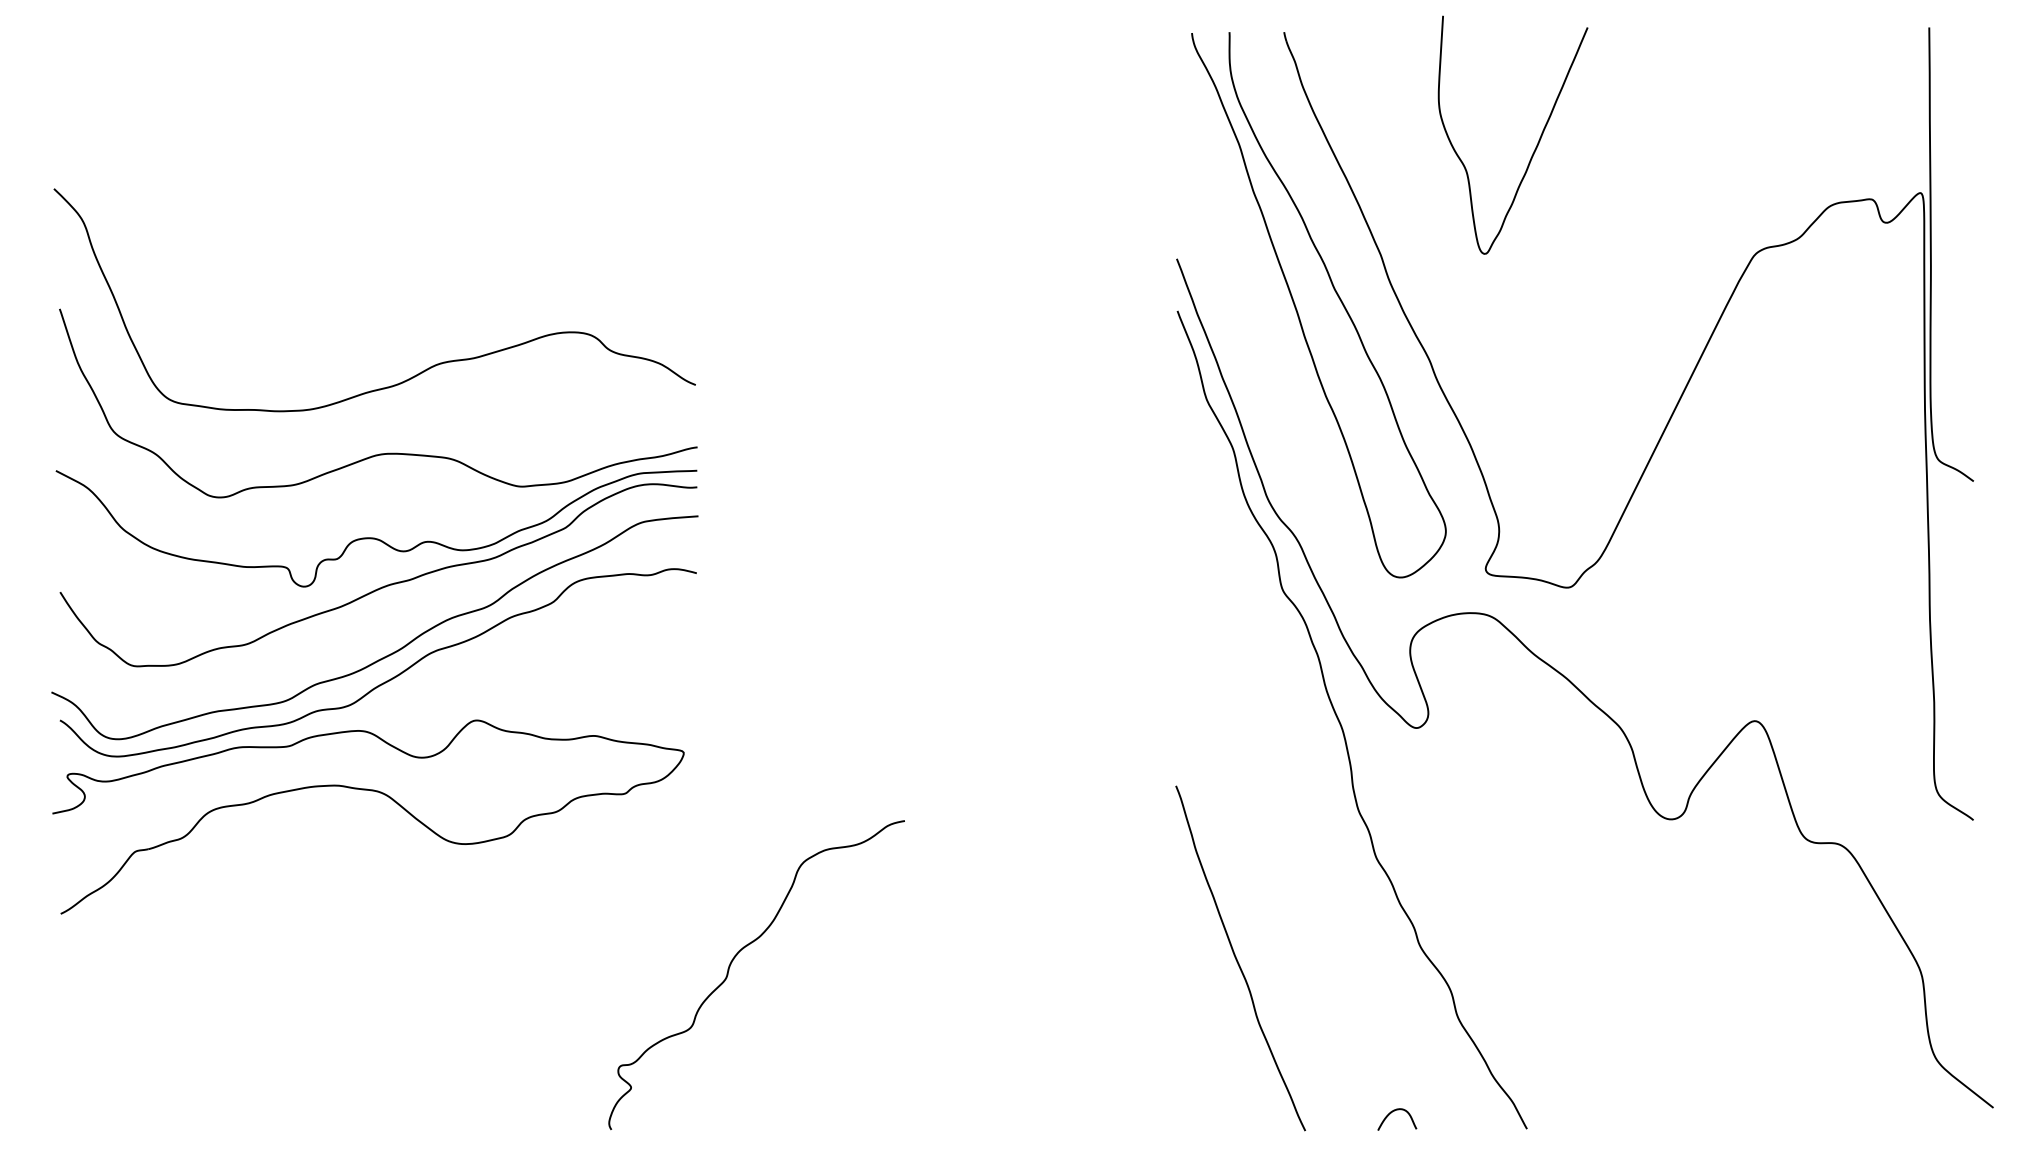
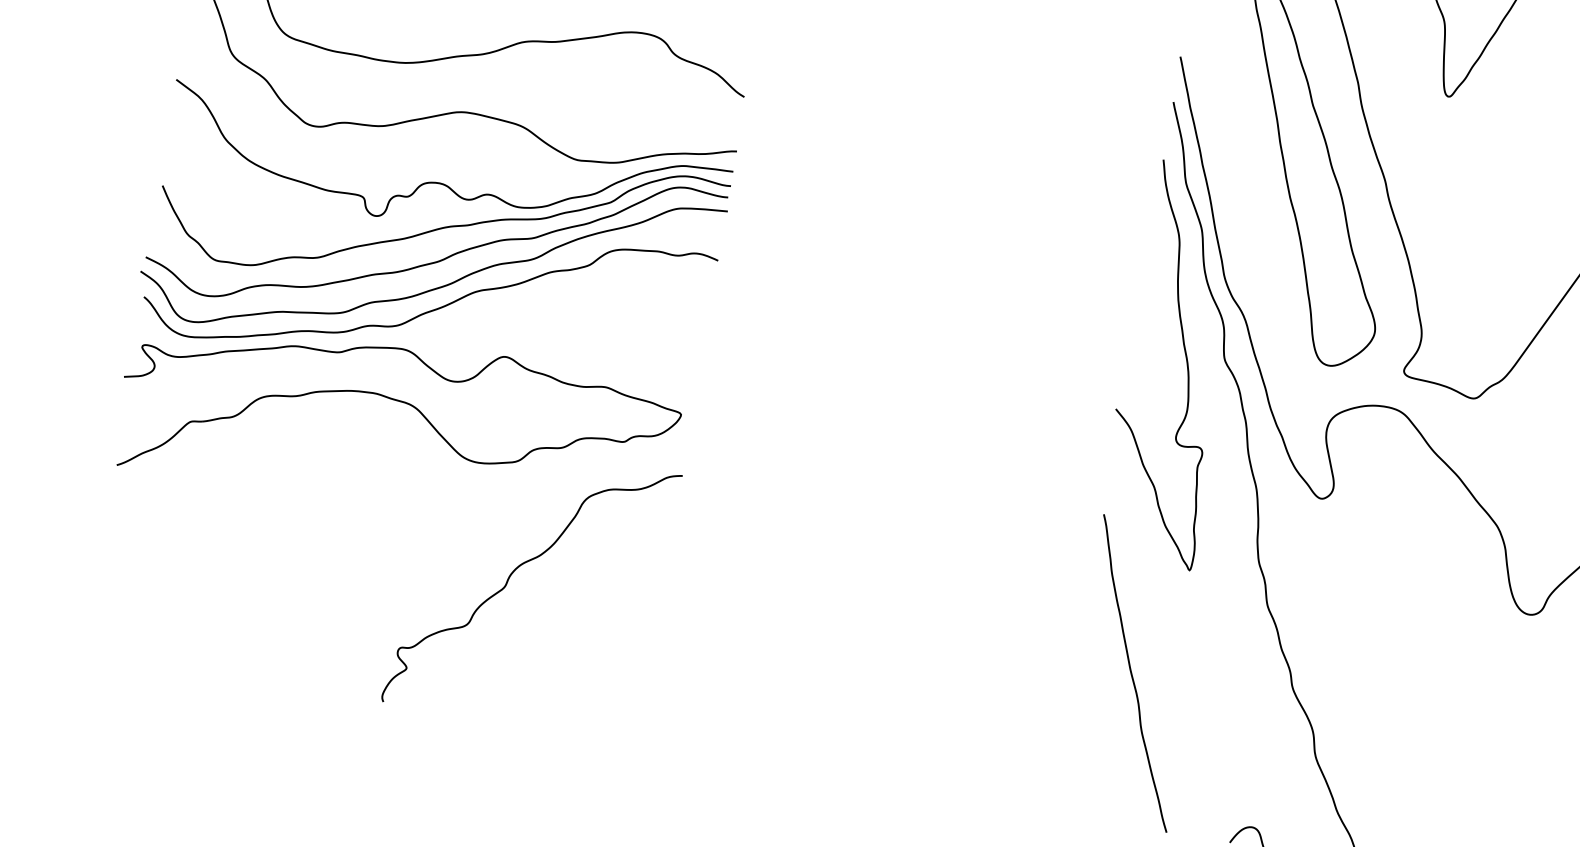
curve: (1240, 601) -> (1186, 363), added
curve: (385, 623) -> (440, 259), added
curve: (734, 959) -> (514, 571), moved

